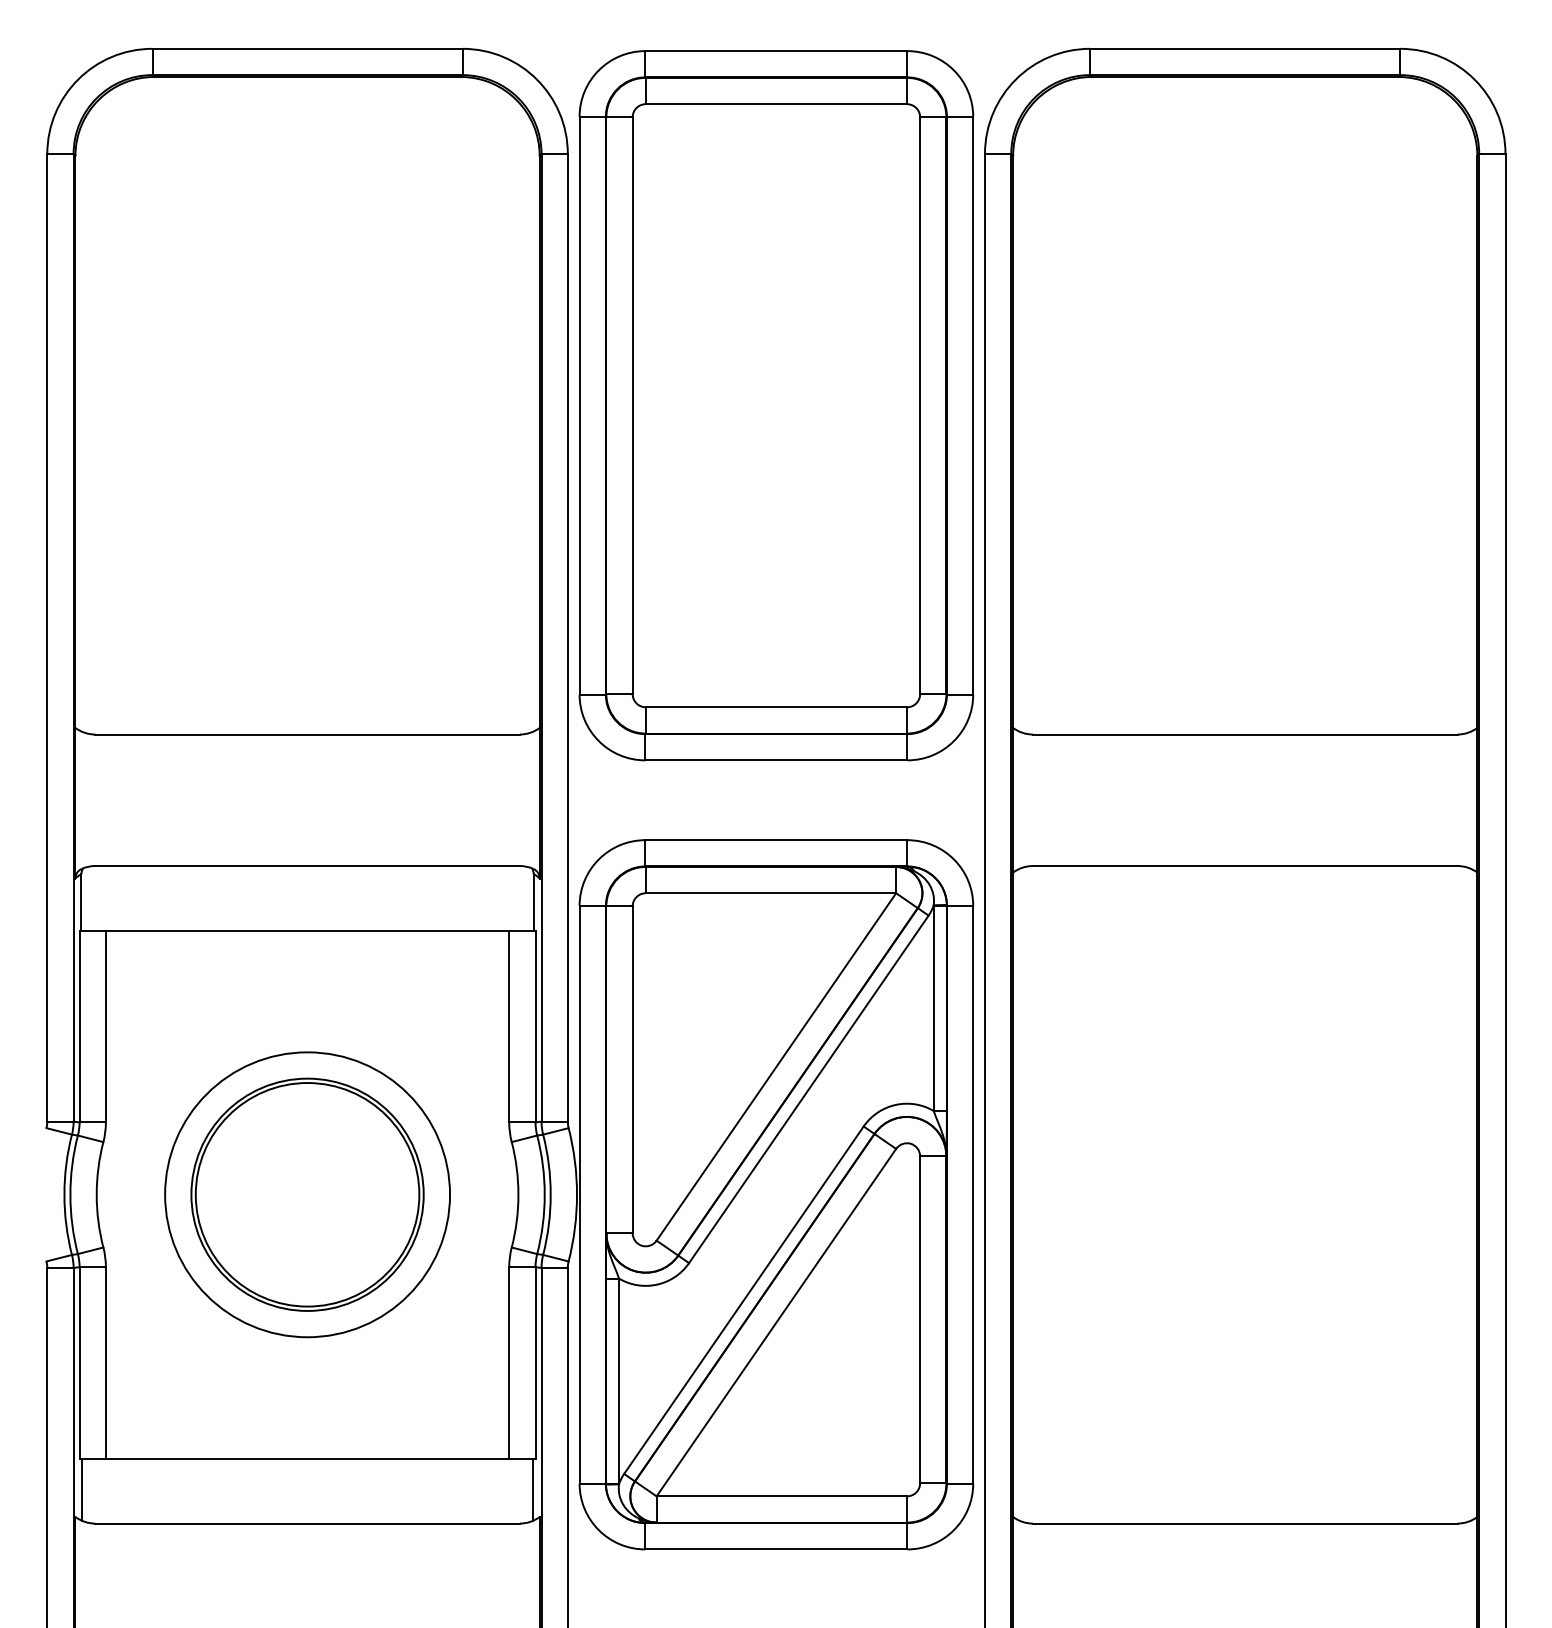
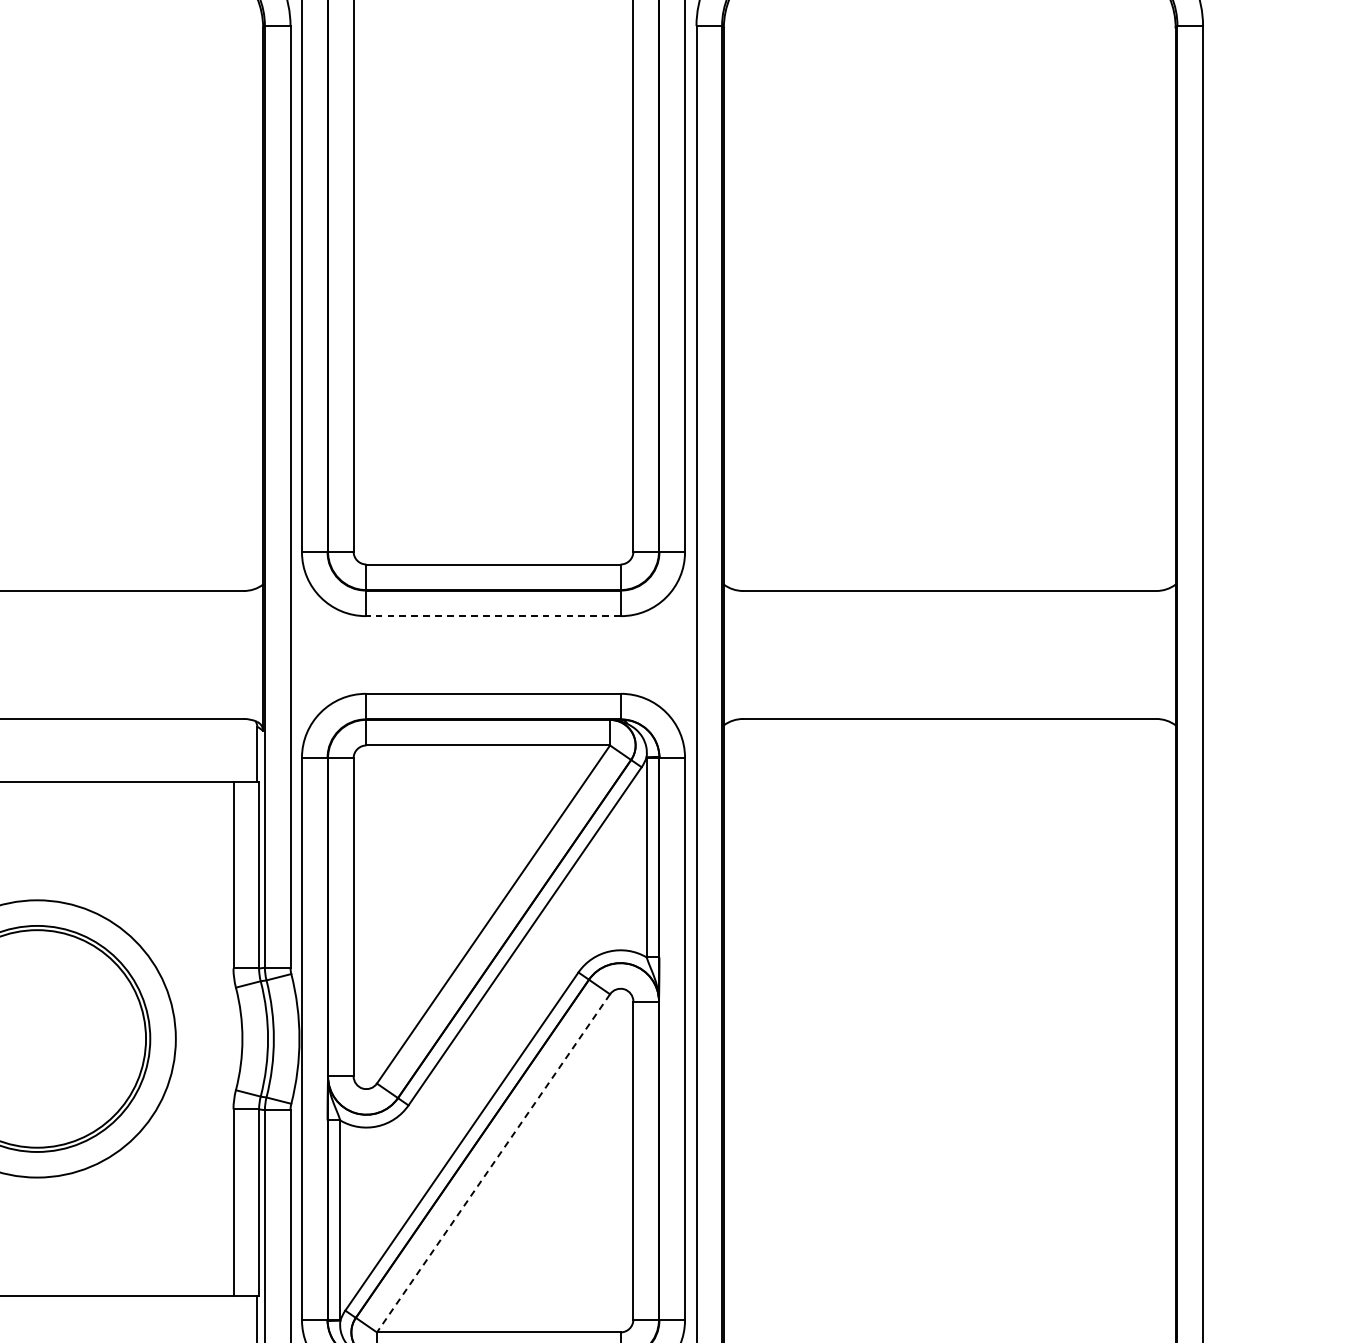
line: (775, 760) -> (492, 616), solid -> dashed
line: (776, 1322) -> (493, 1163), solid -> dashed

